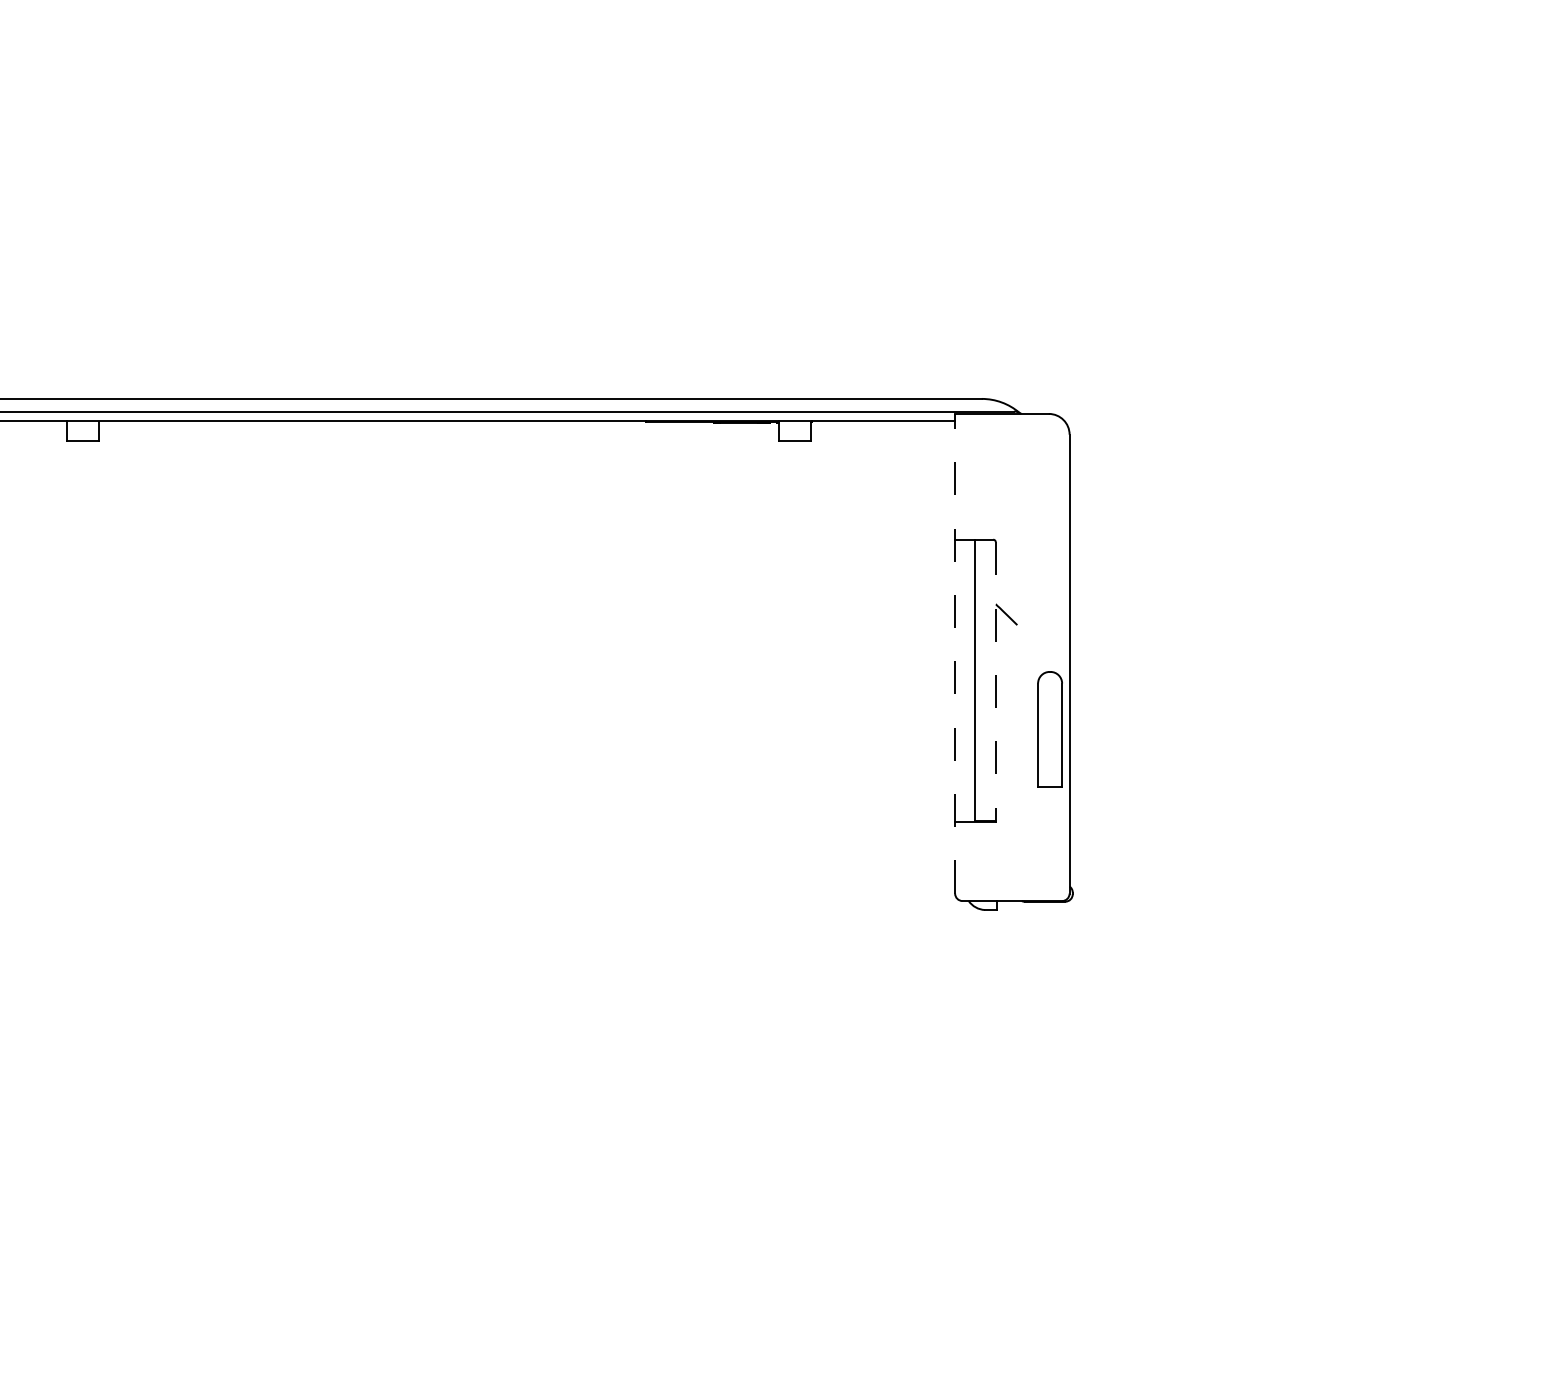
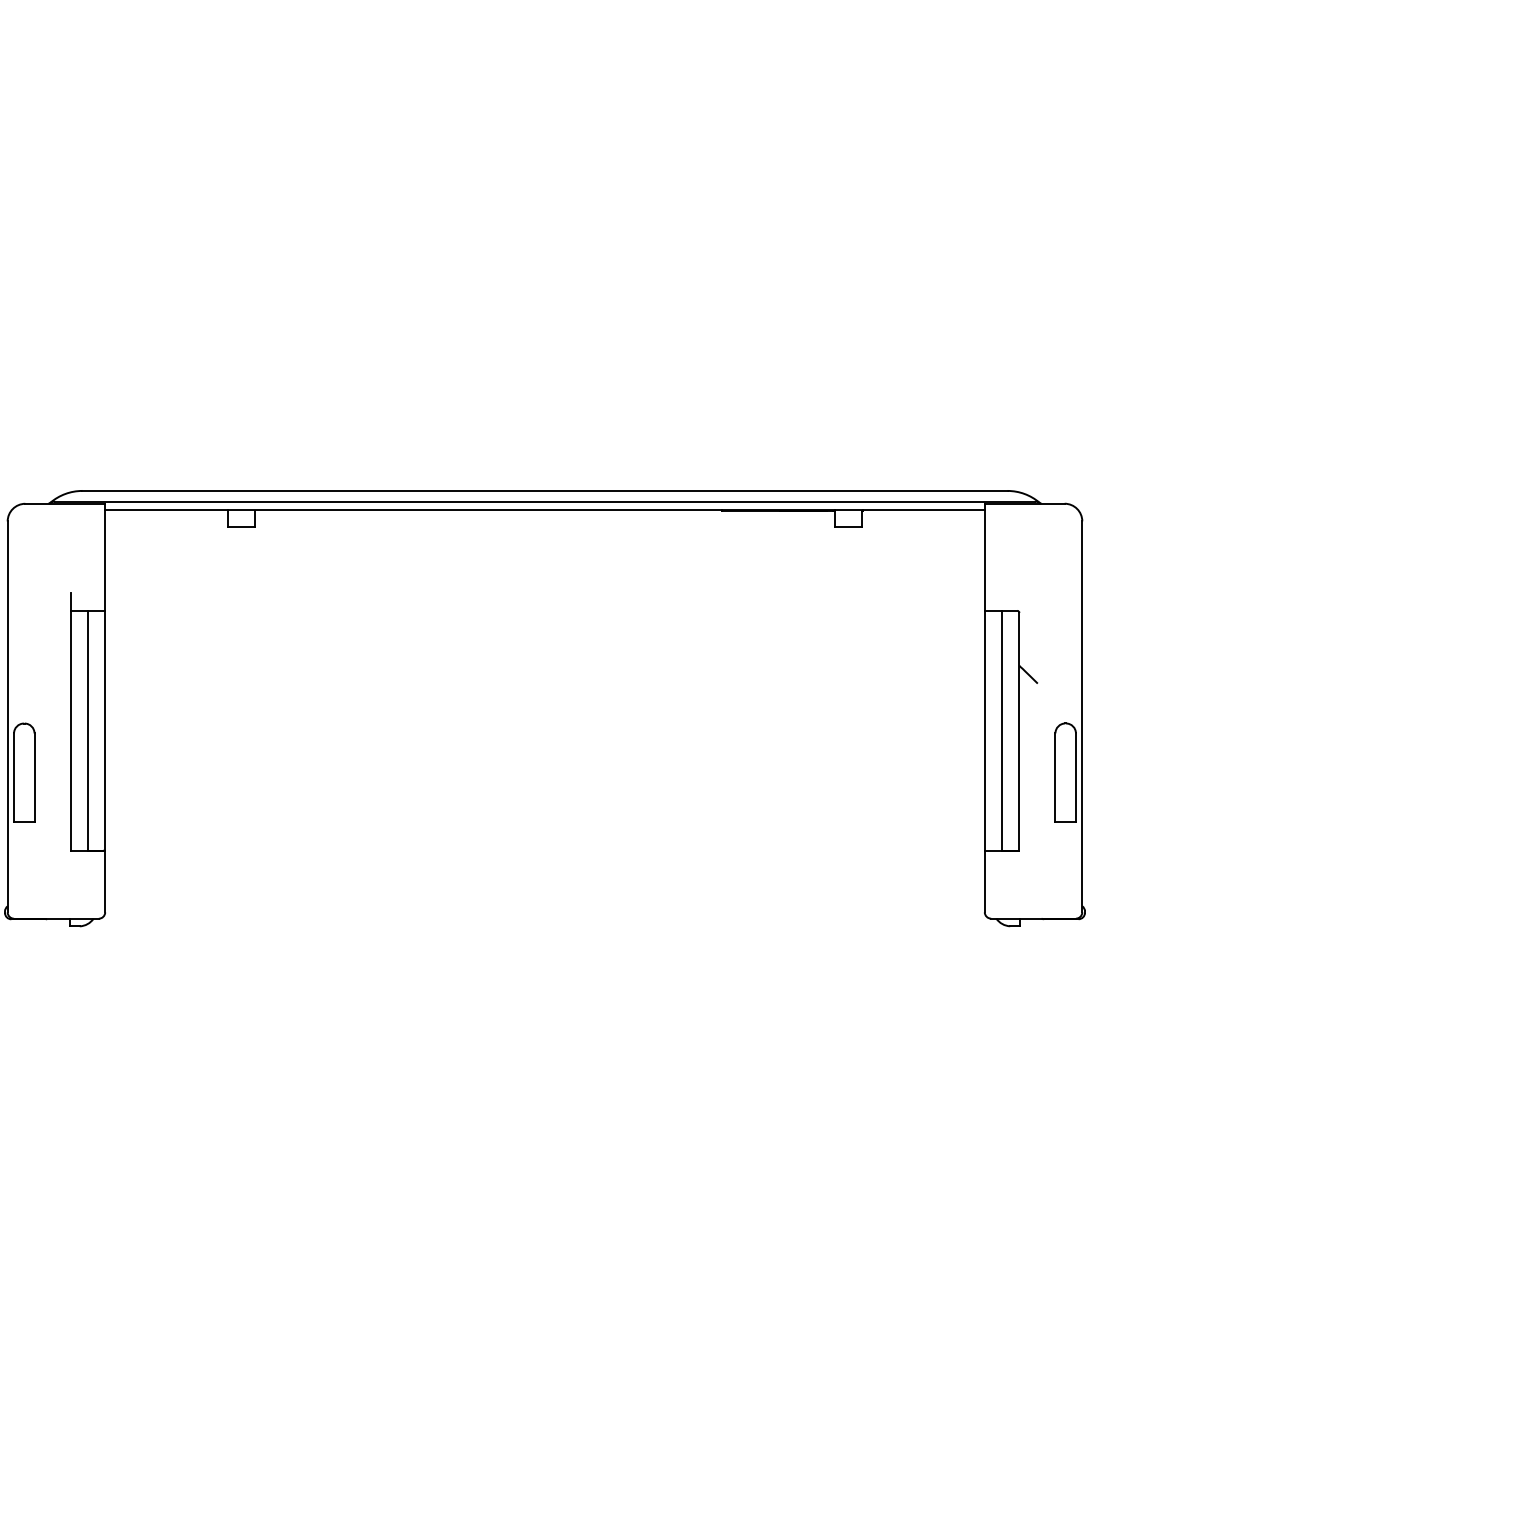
line: (954, 653) -> (984, 707), dashed -> solid
line: (995, 681) -> (1019, 731), dashed -> solid

